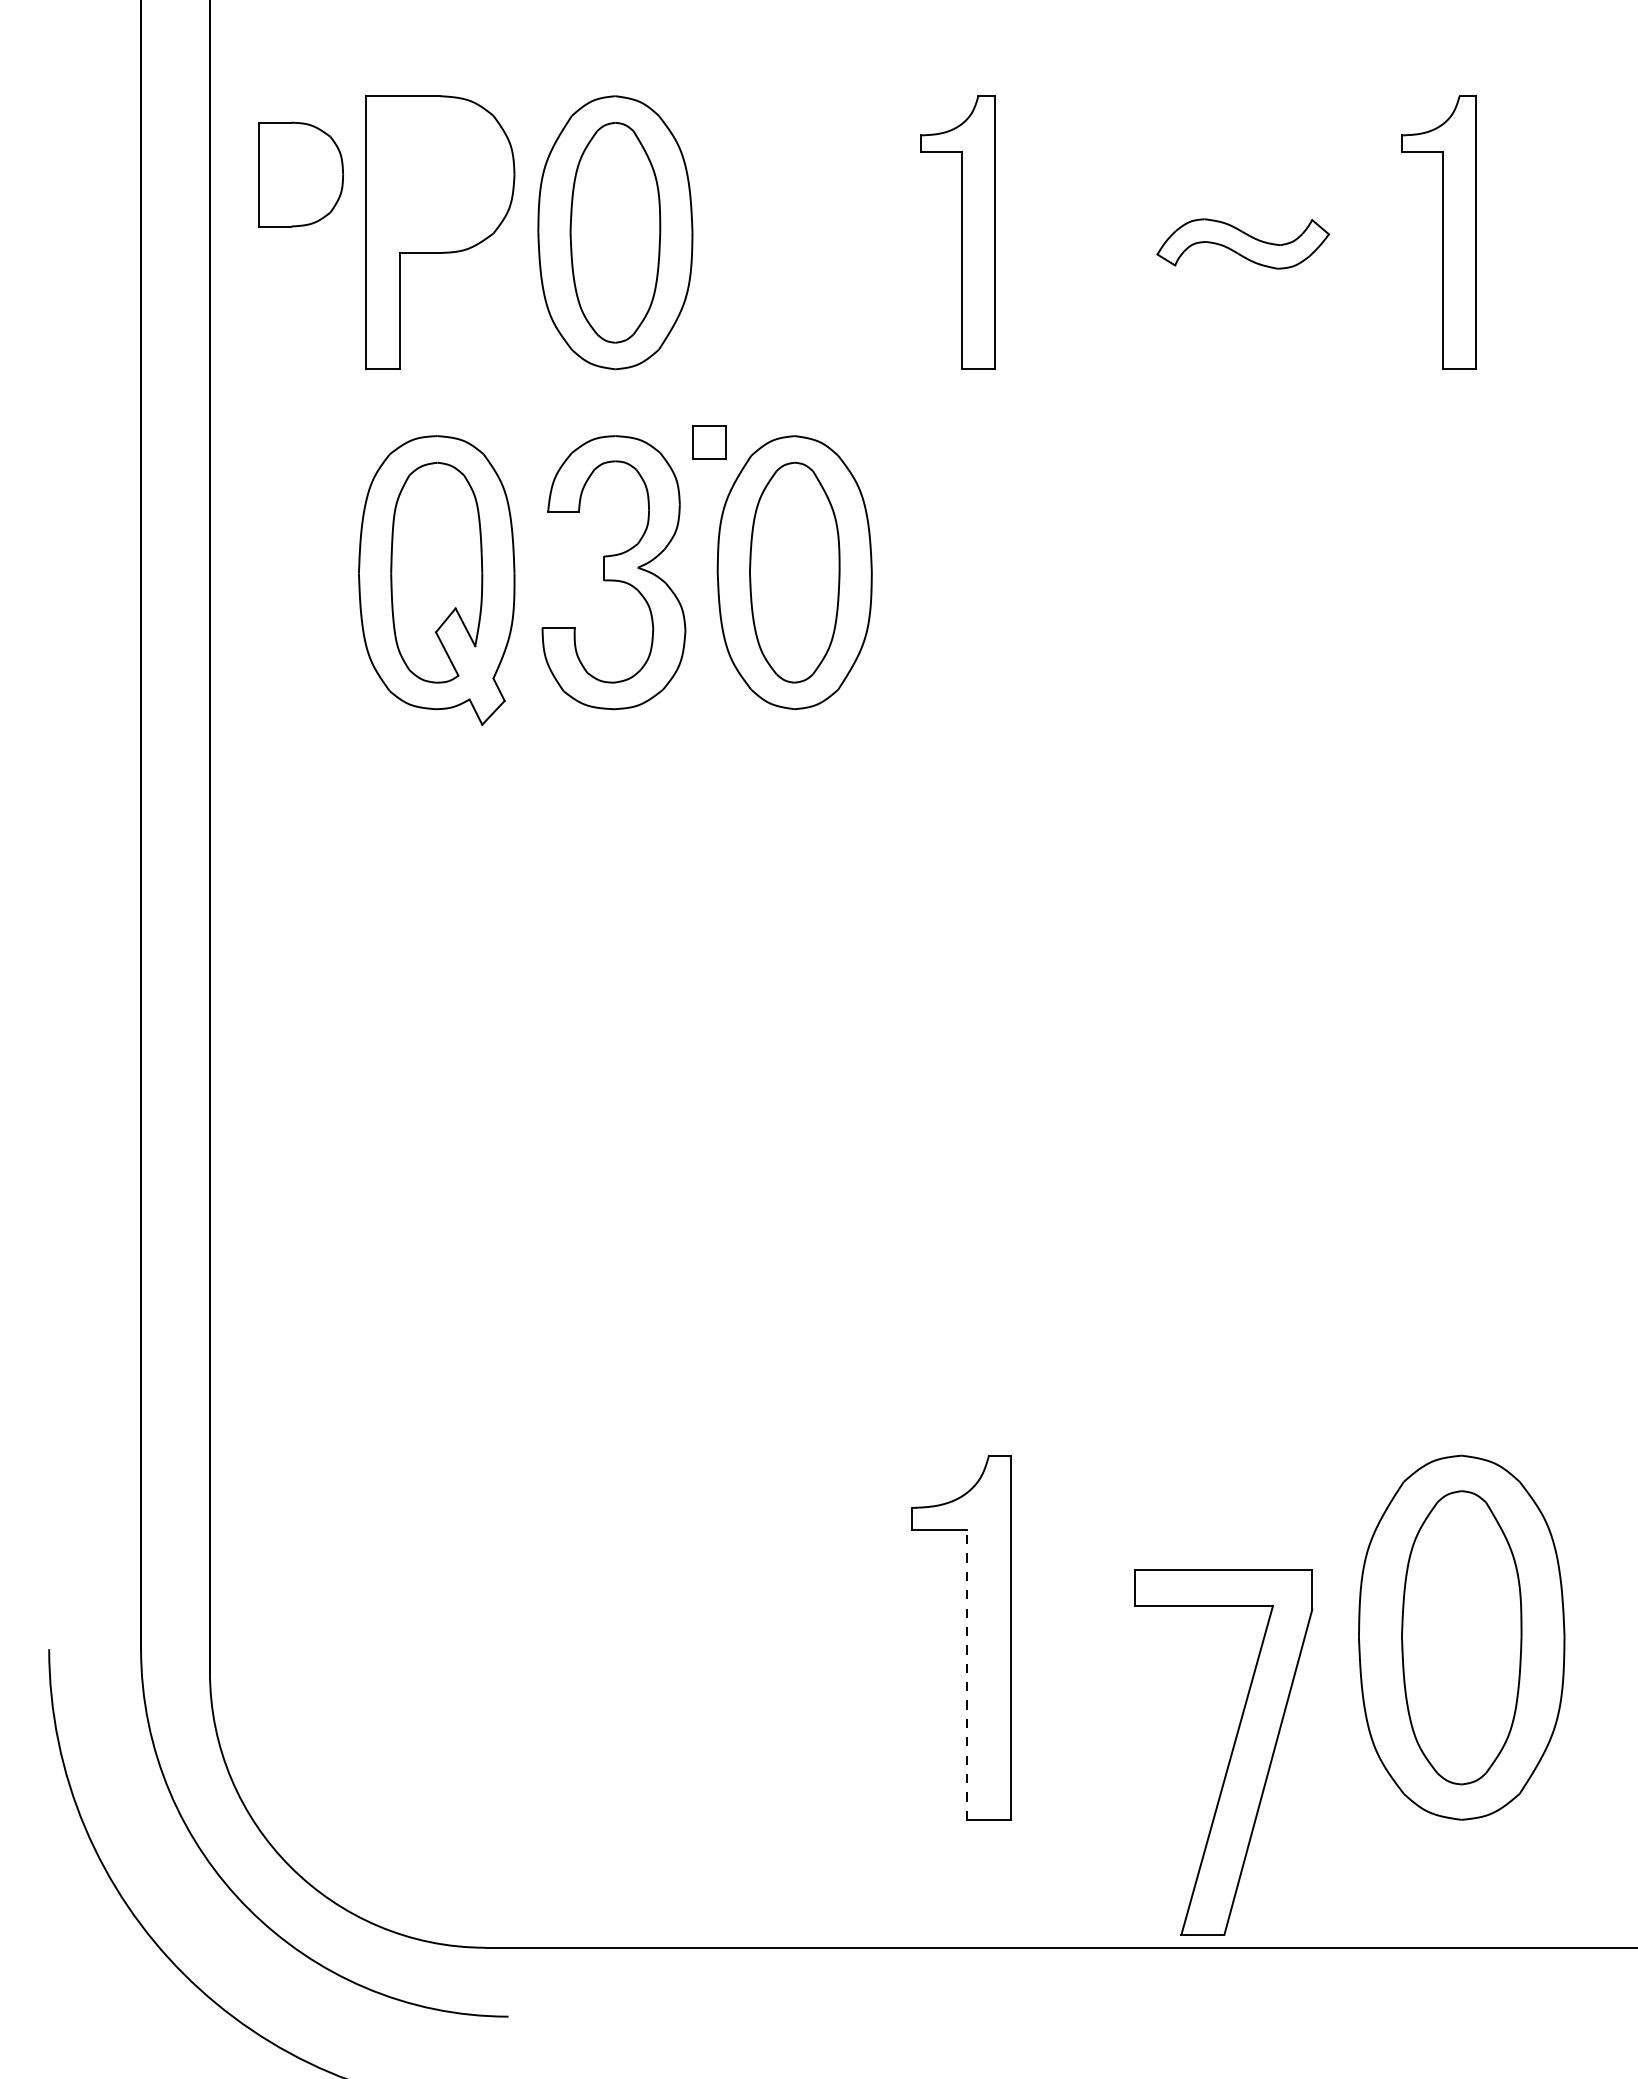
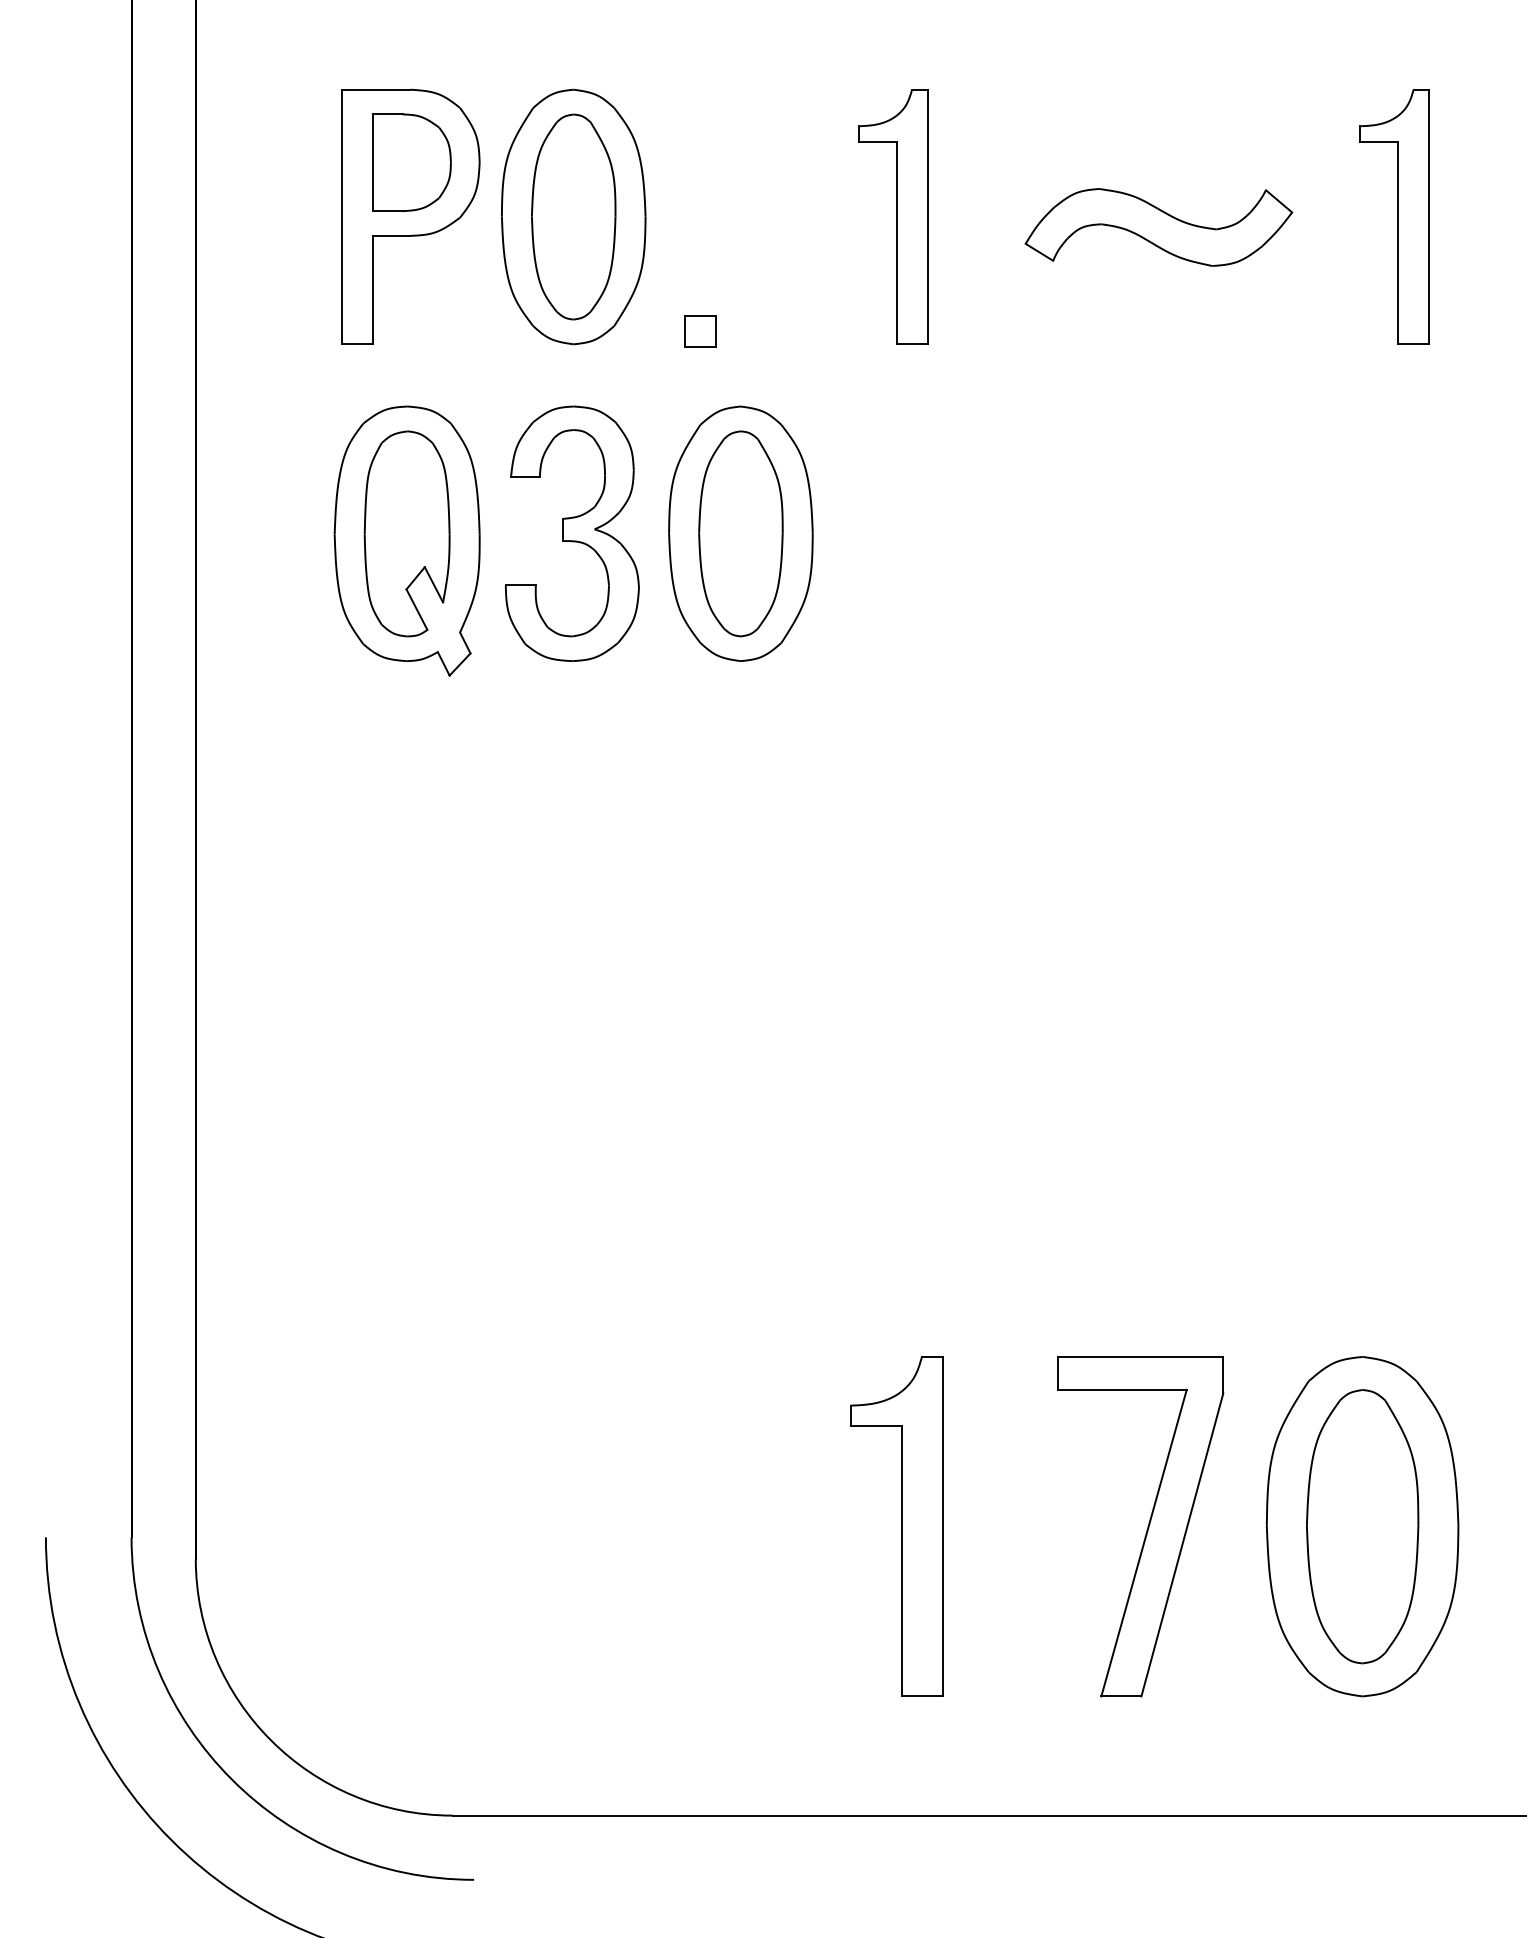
part: (300, 174) -> (411, 162), moved
part: (1439, 232) -> (1394, 216), moved
part: (1242, 244) -> (1158, 227), size x1.67
part: (709, 442) -> (700, 331), moved
line: (967, 1674) -> (901, 1560), dashed -> solid
part: (1229, 1755) -> (1146, 1529), moved

